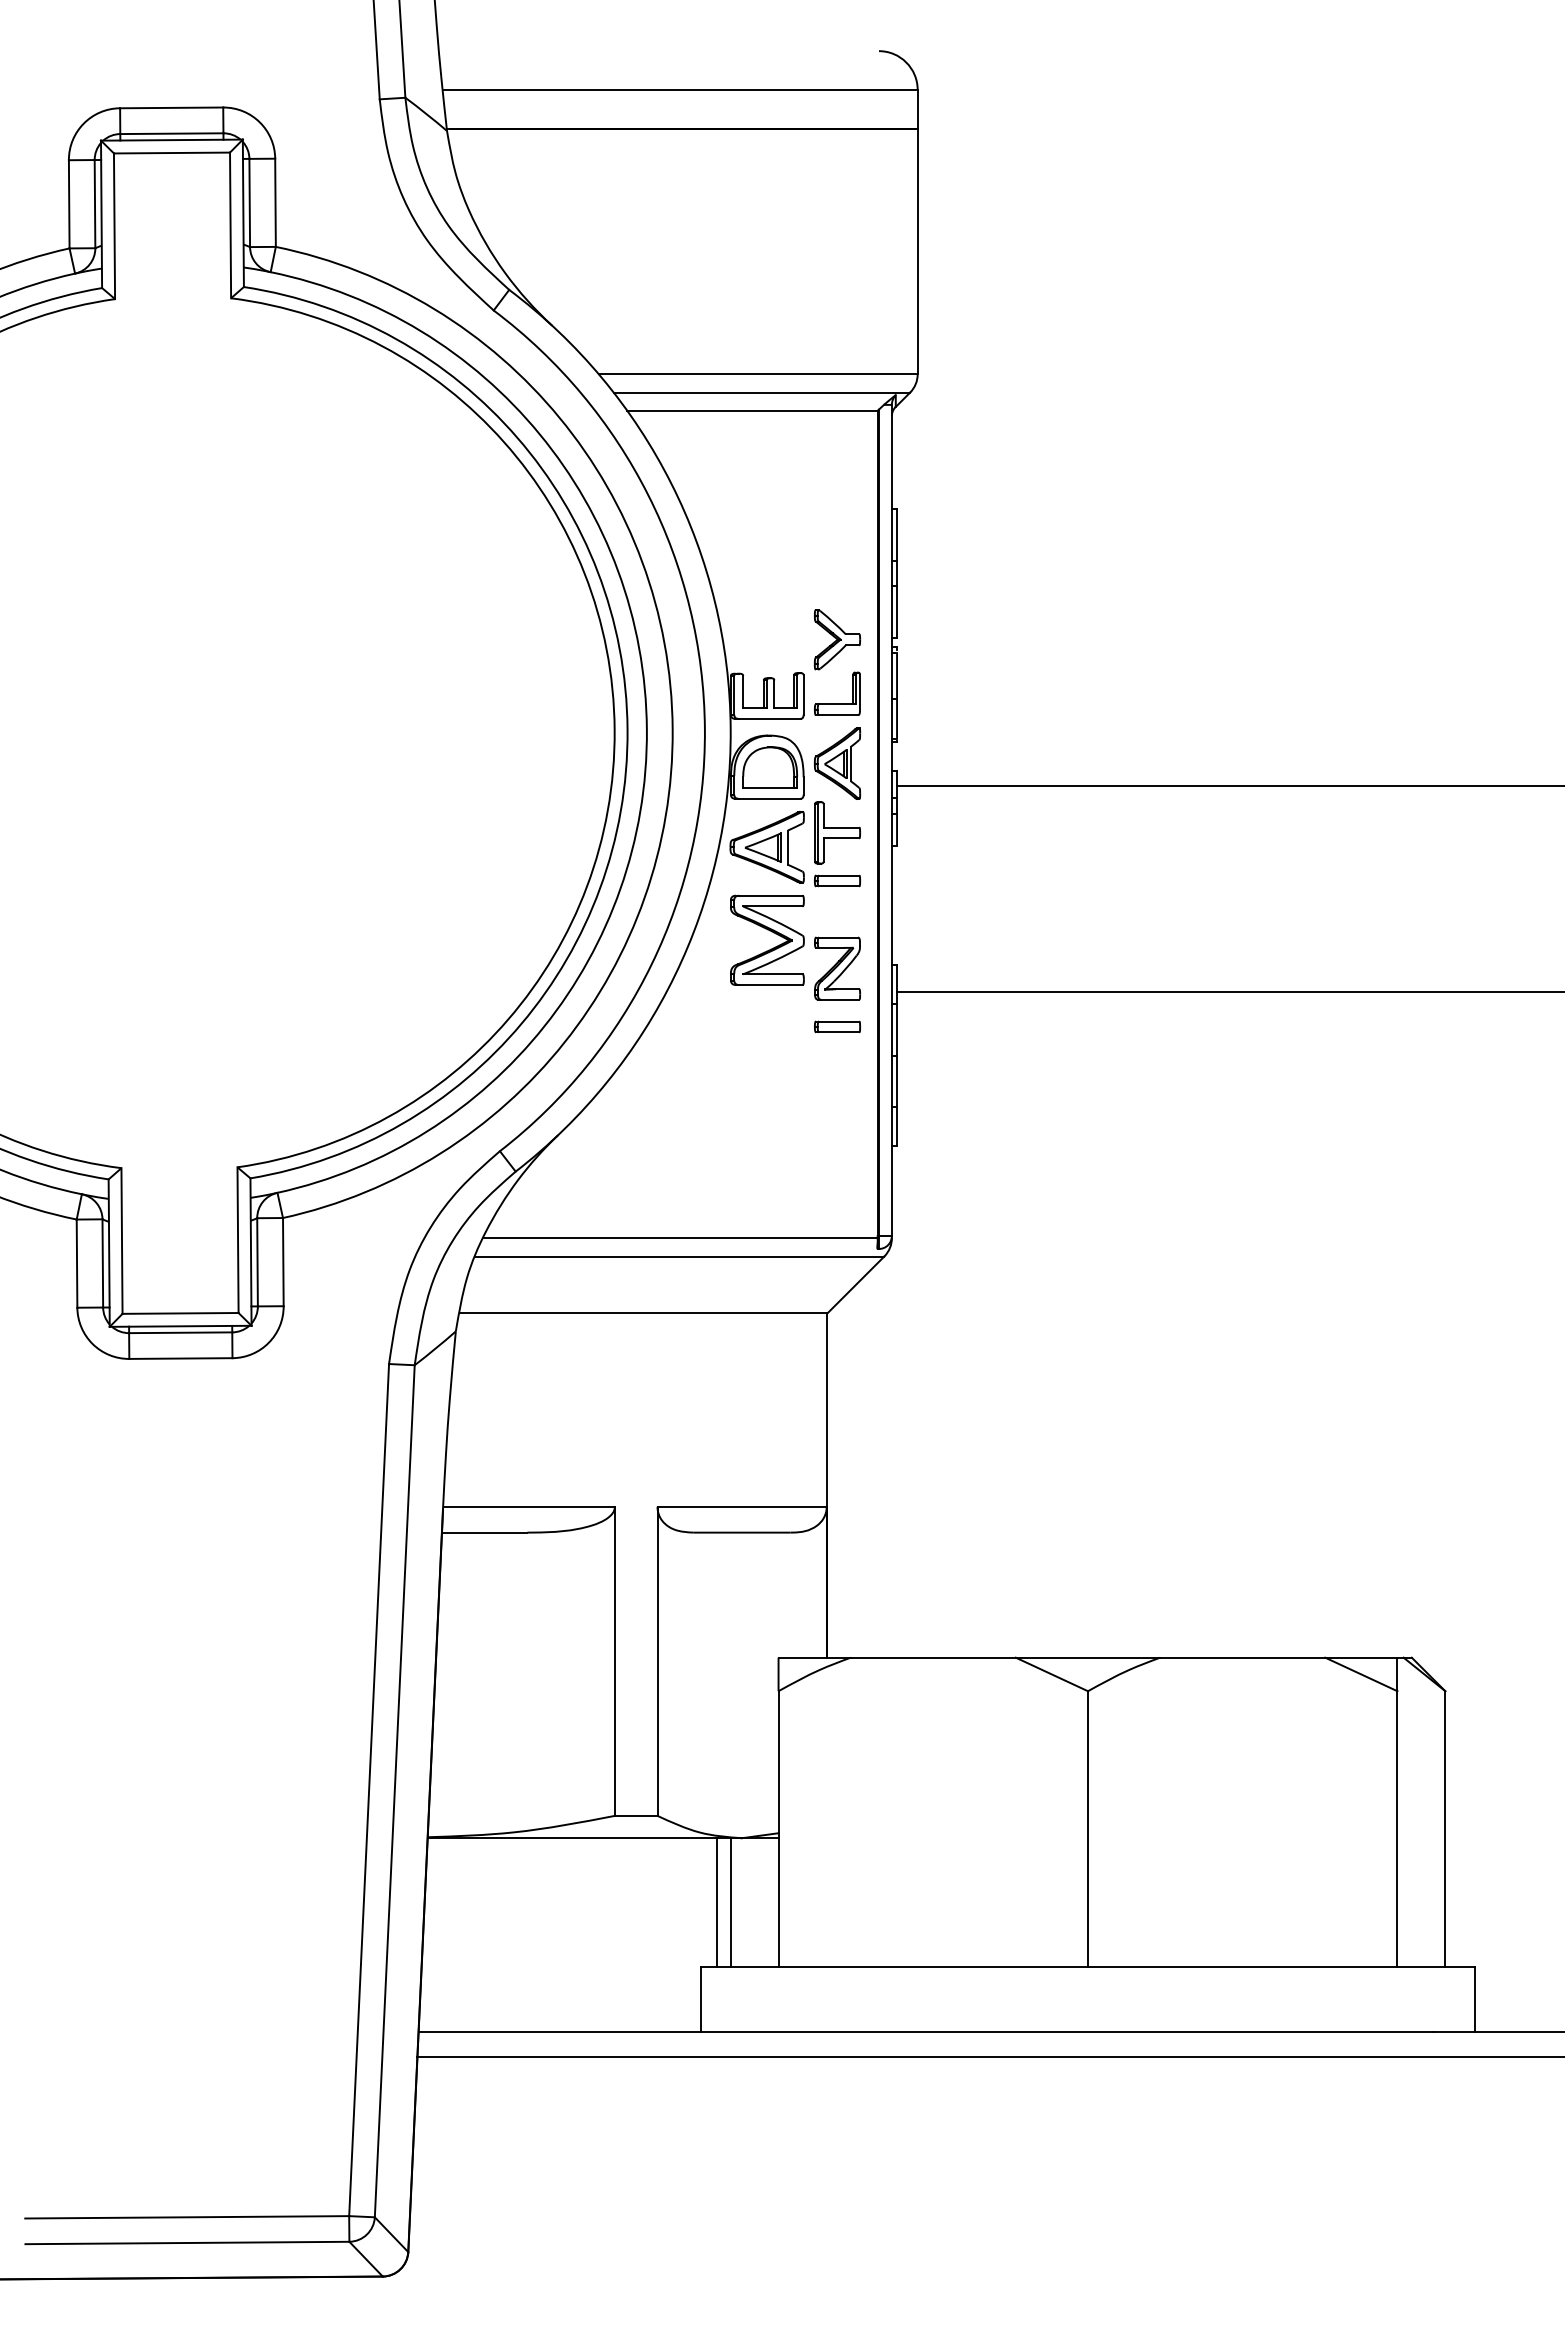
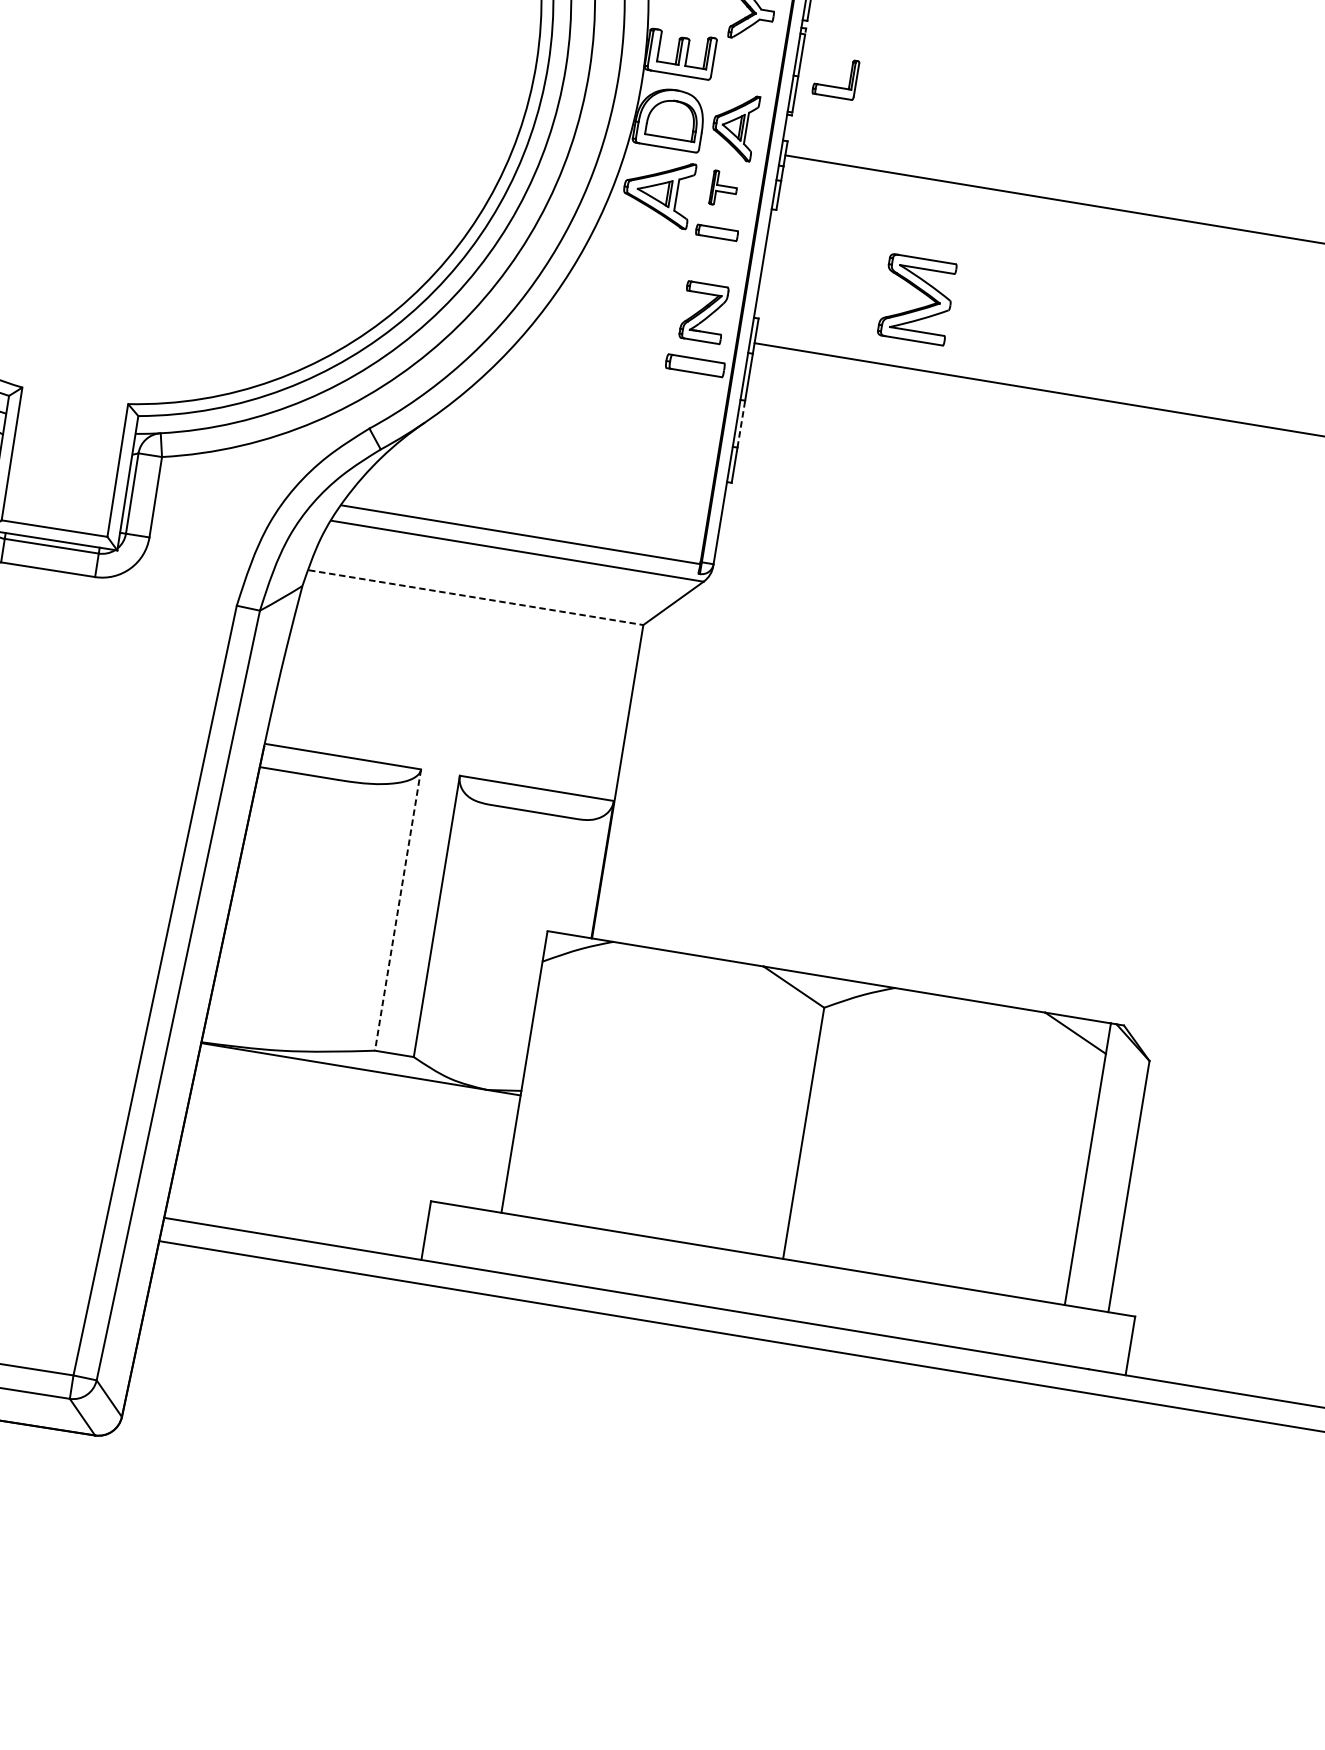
part: (837, 703) -> (834, 86), moved
part: (837, 832) -> (724, 188), size x0.6
part: (771, 932) -> (922, 293), moved
part: (837, 1026) -> (695, 365), size x1.4
line: (897, 1081) -> (741, 424), solid -> dashed
line: (643, 1313) -> (475, 597), solid -> dashed
line: (614, 1661) -> (397, 910), solid -> dashed
line: (716, 1902) -> (454, 1144), removed
line: (730, 1902) -> (467, 1146), removed

